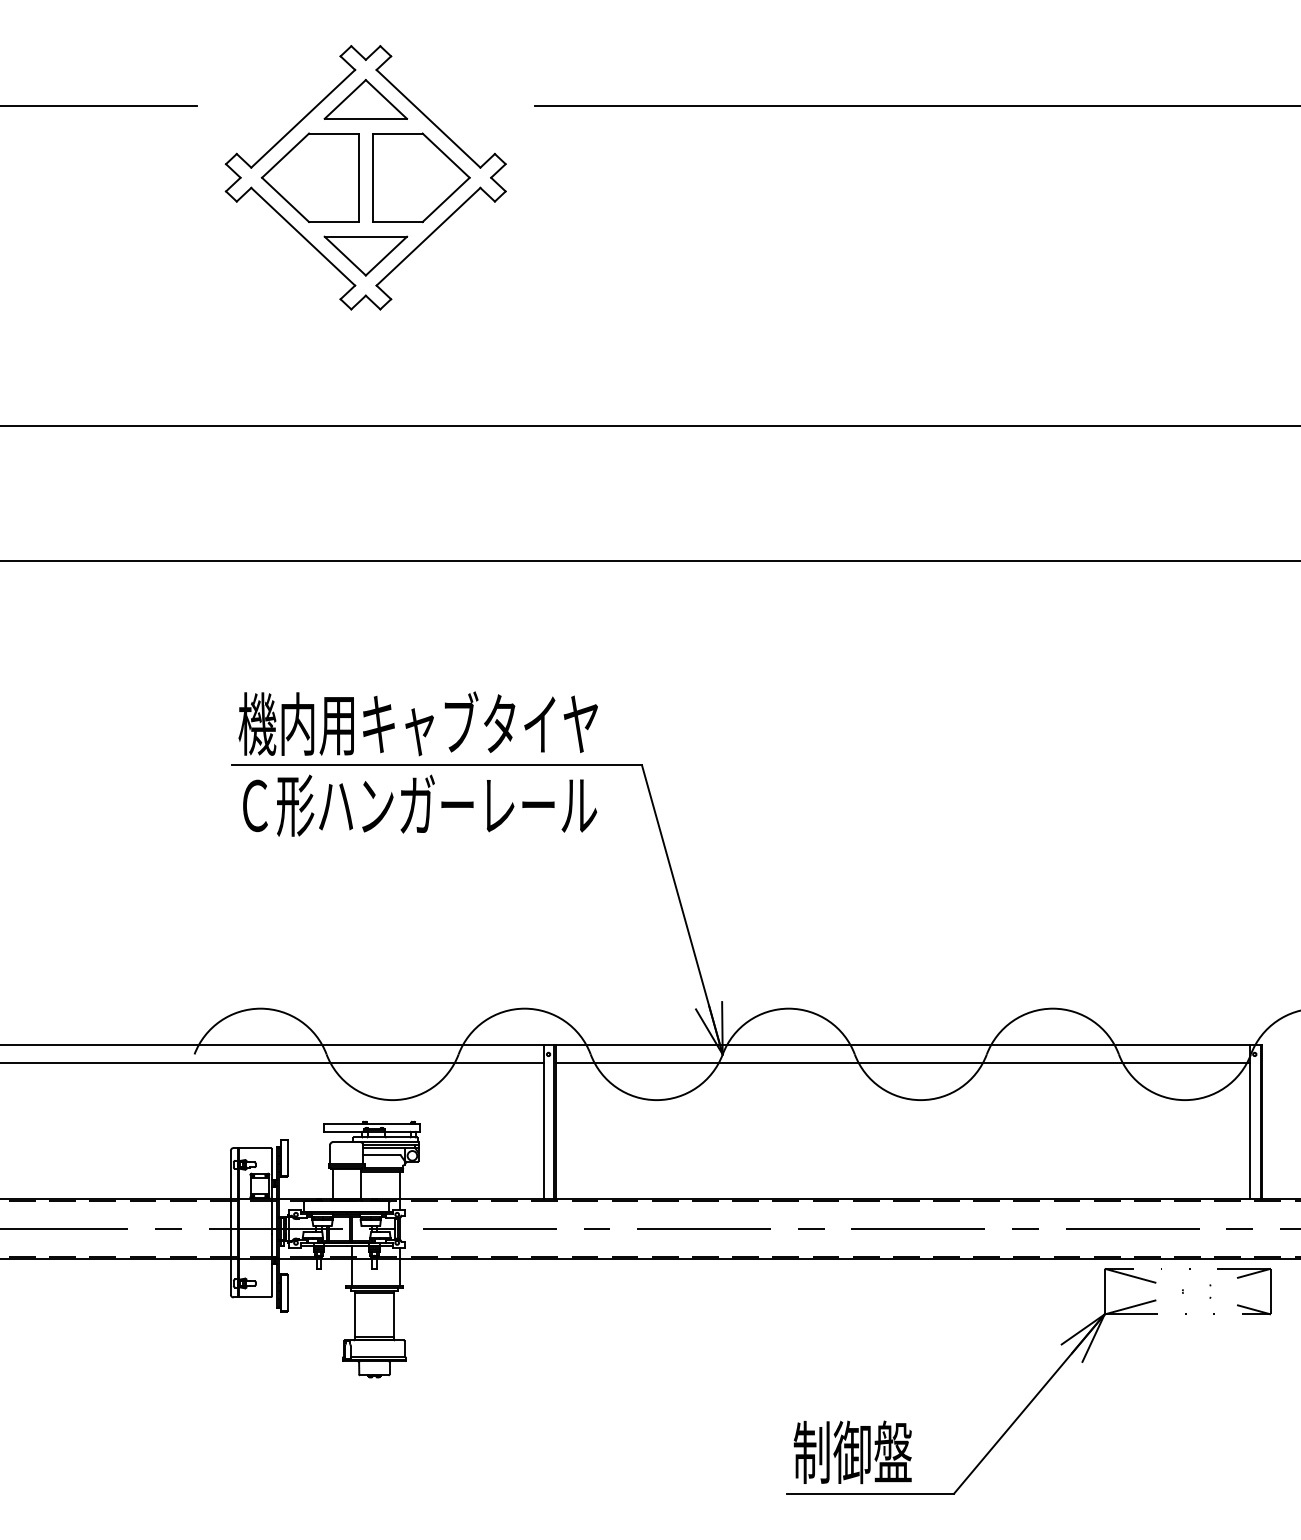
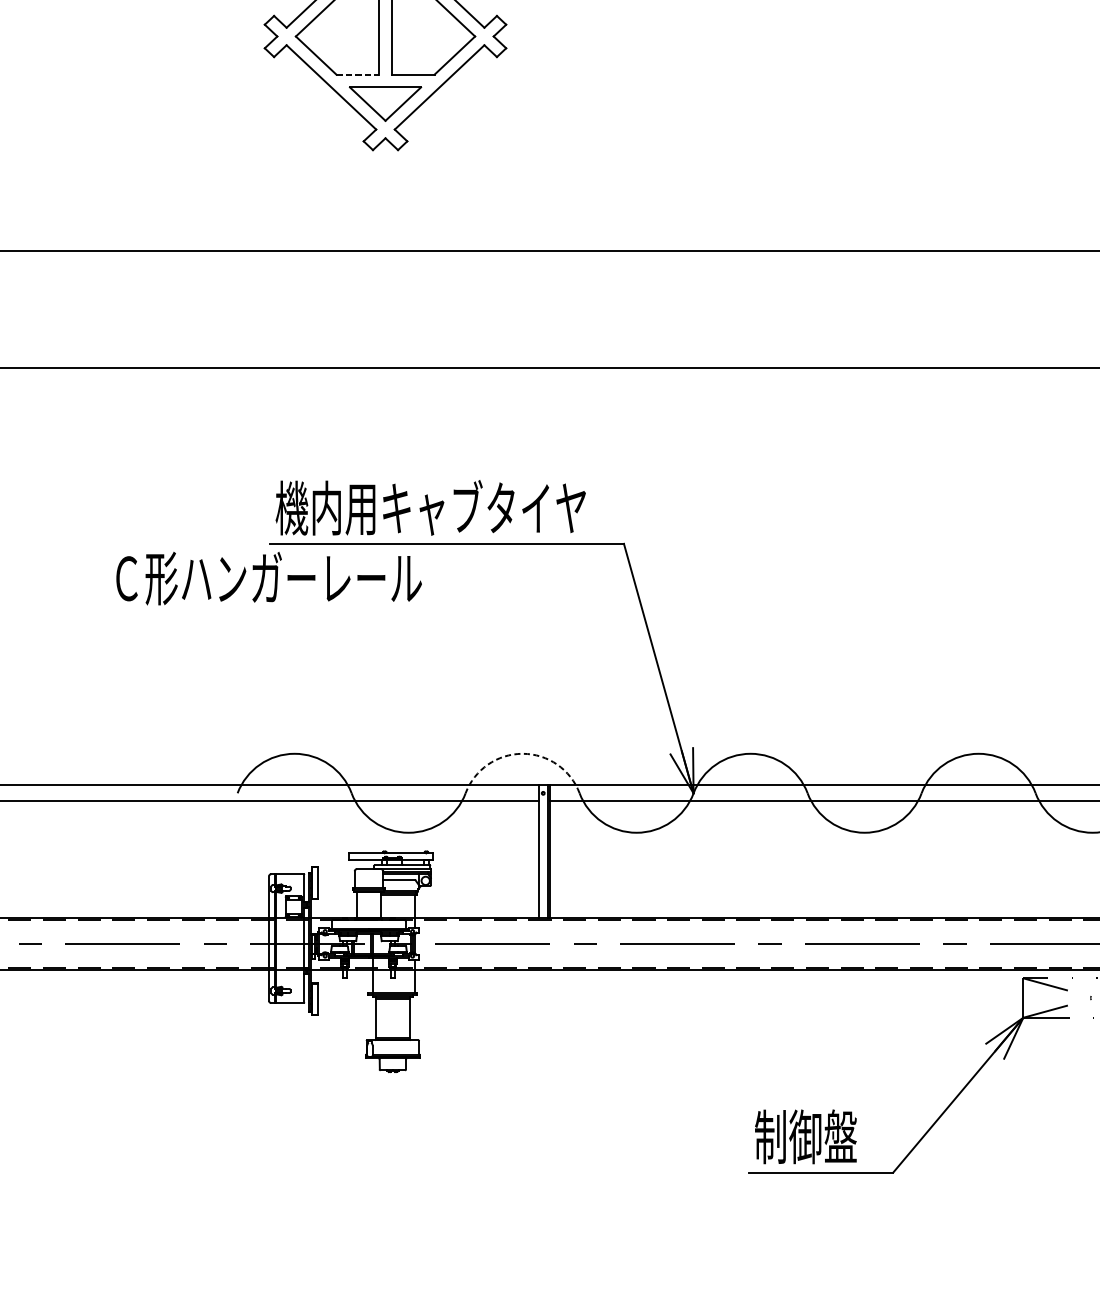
line: (333, 222) -> (357, 75), solid -> dashed
text: (420, 805) -> (269, 578), moved
arc: (524, 1008) -> (522, 753), solid -> dashed

